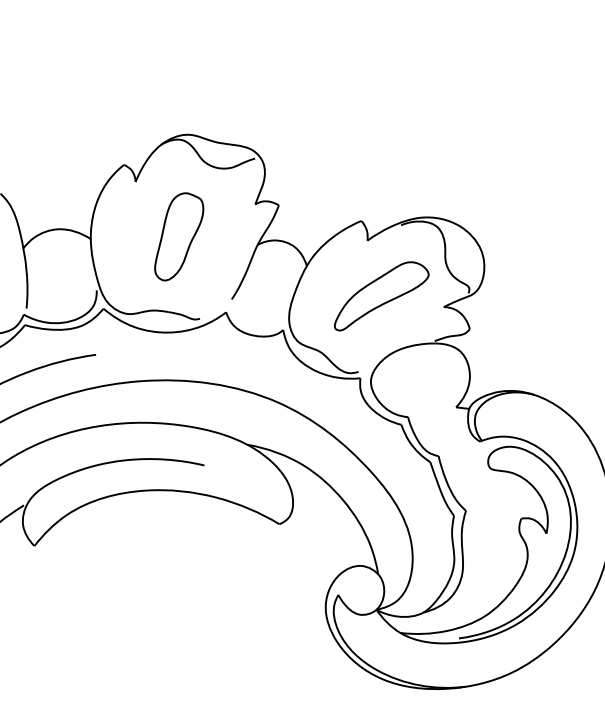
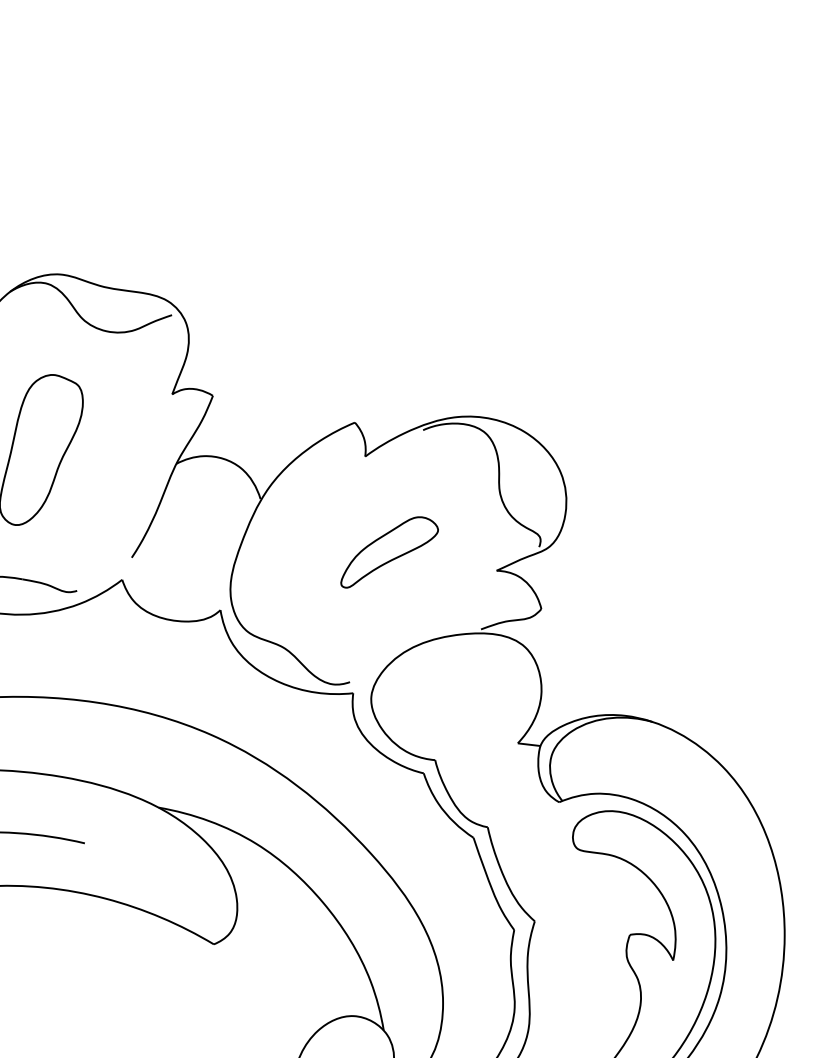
part: (381, 296) -> (389, 552), size x0.6

